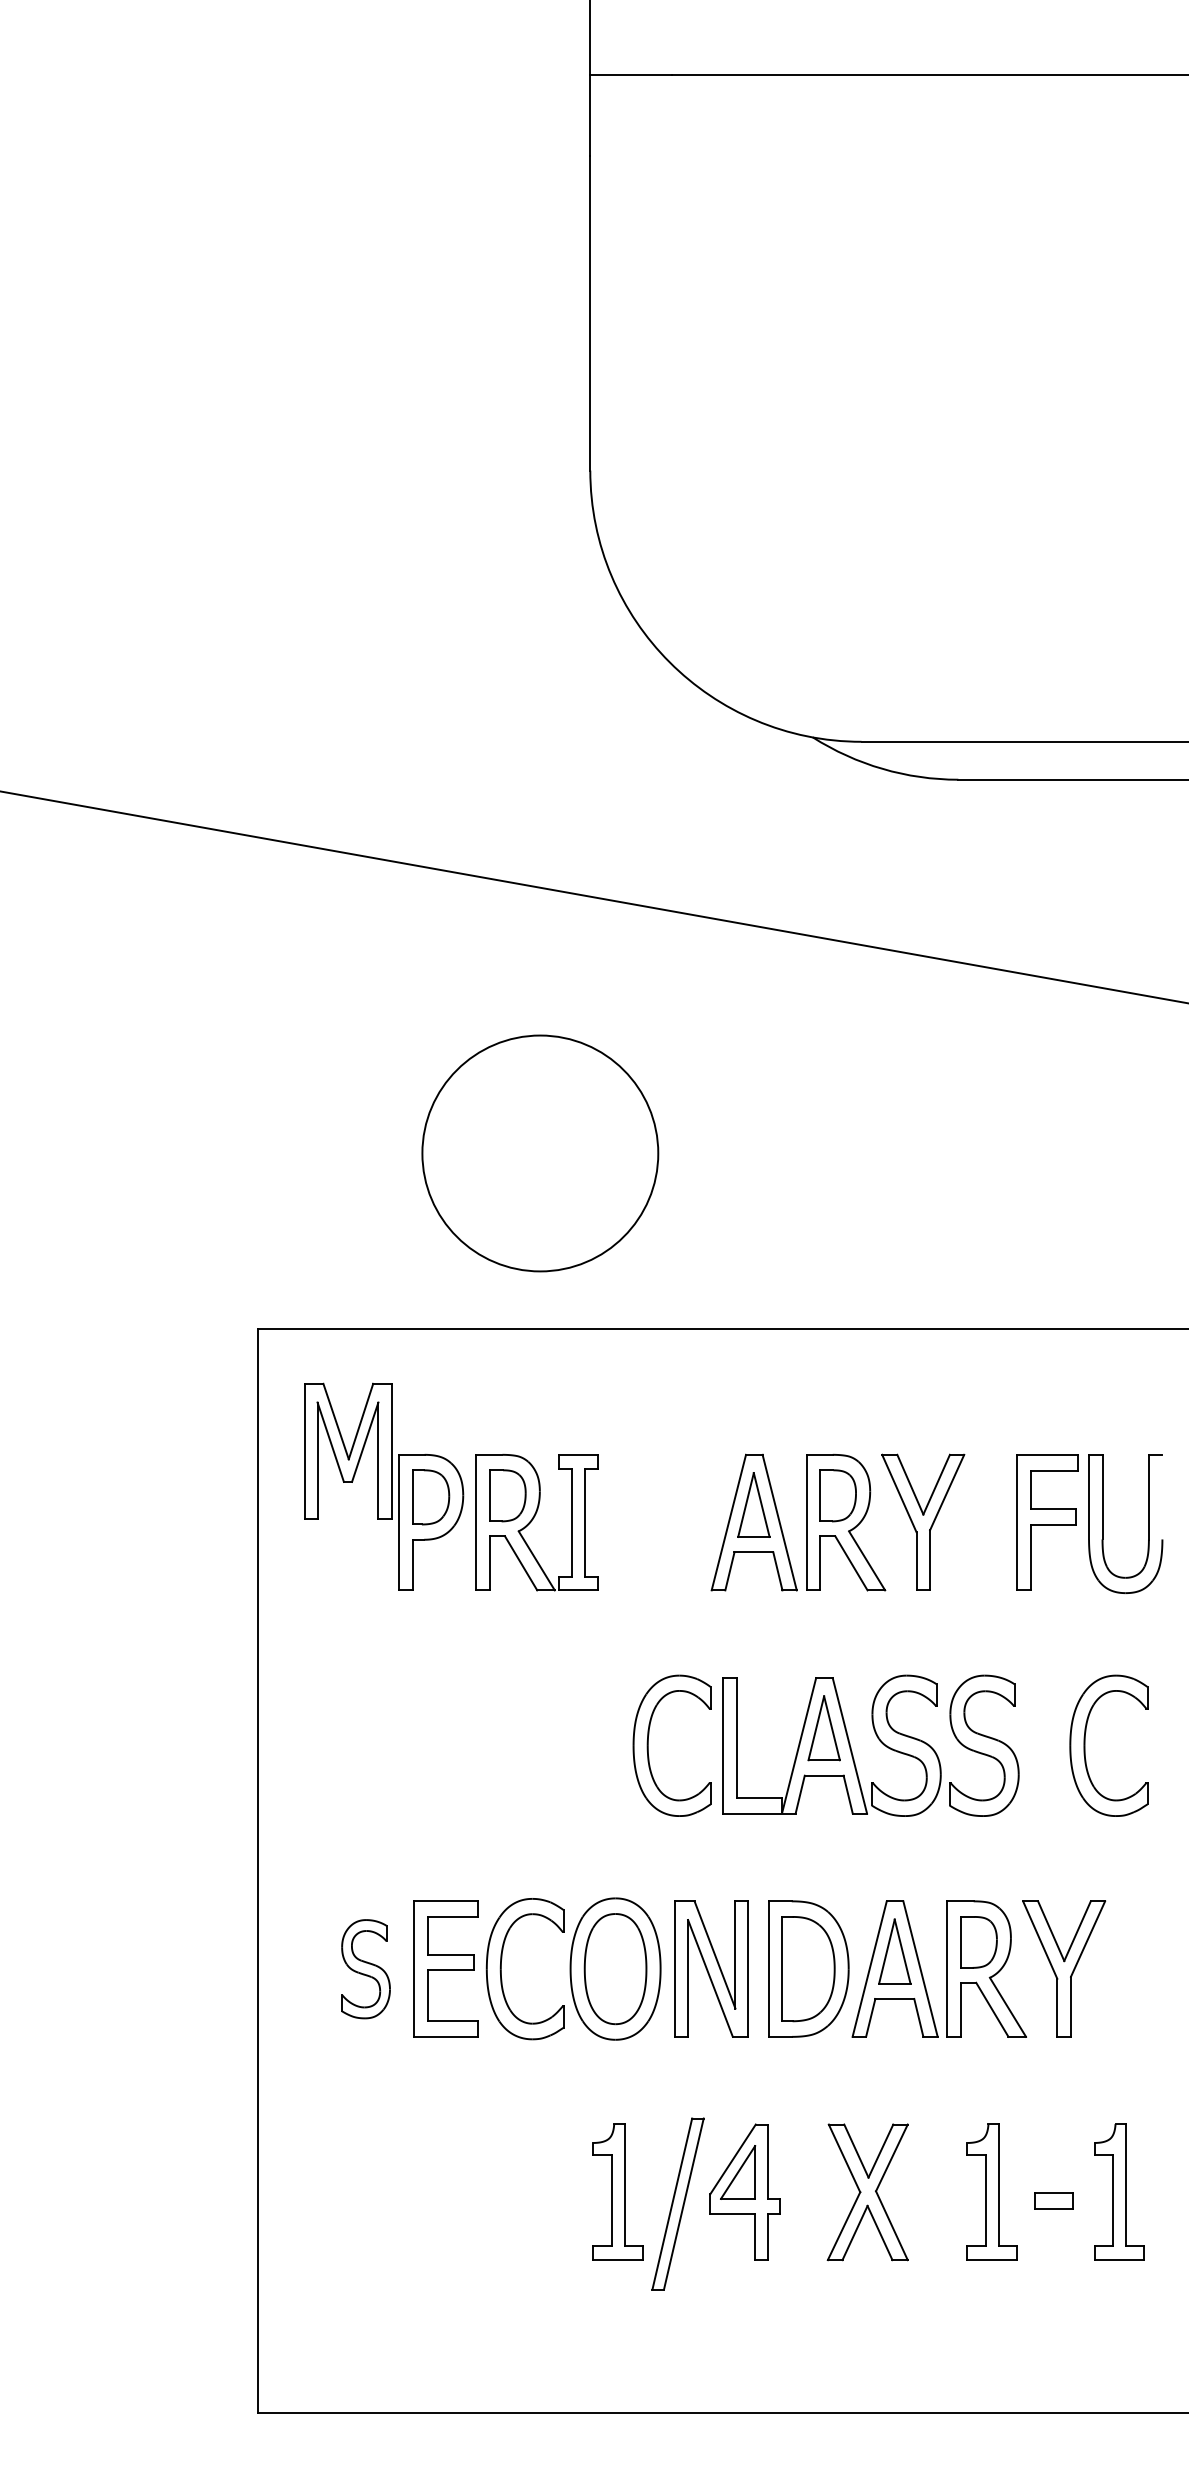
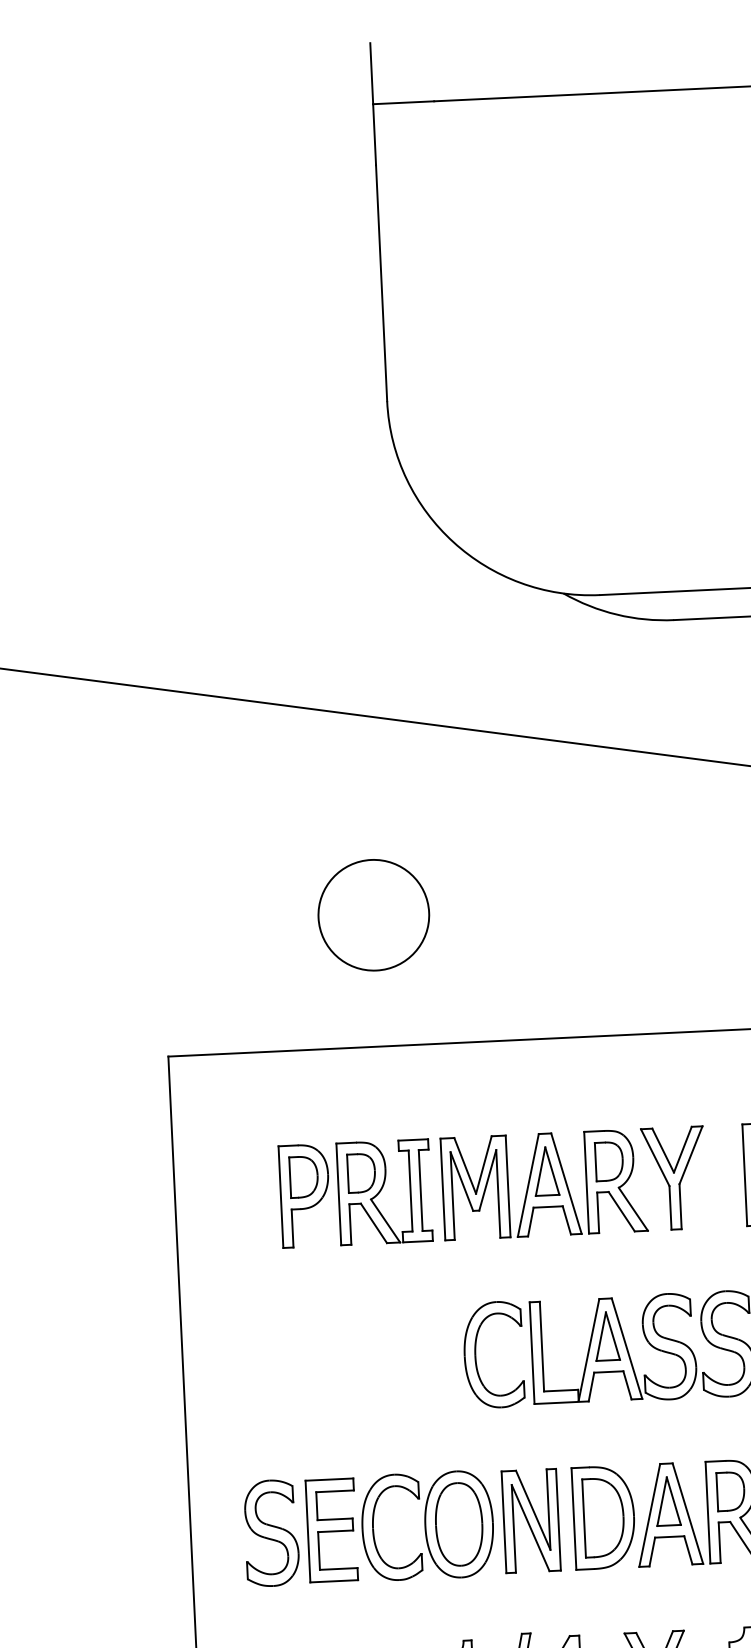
circle: (540, 1153) -> (373, 915), size x0.62
part: (348, 1450) -> (475, 1187), moved
part: (365, 1969) -> (271, 1533), size x1.43

